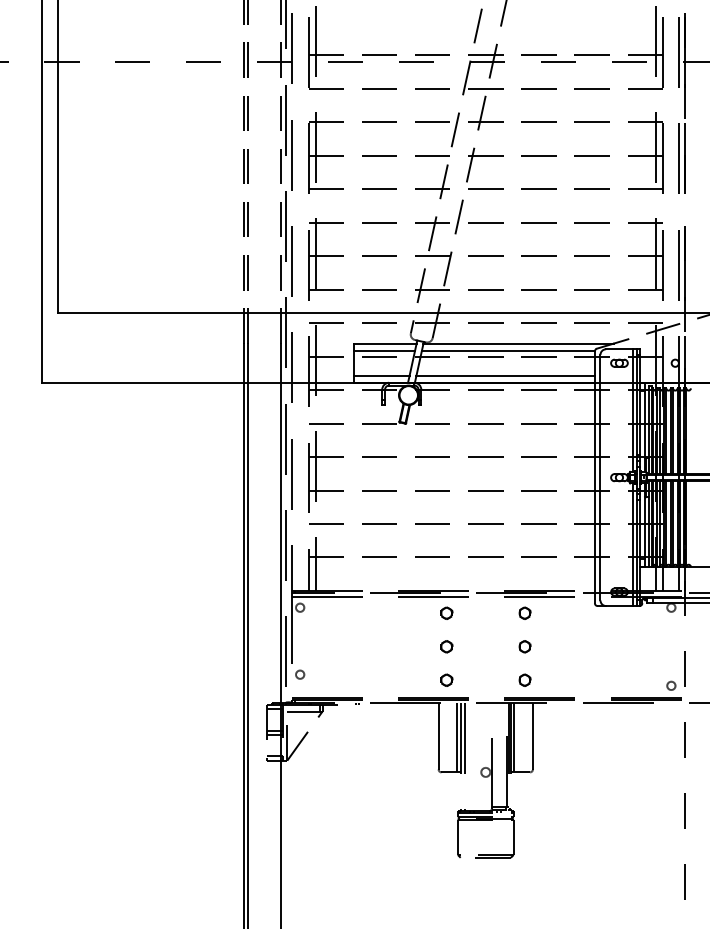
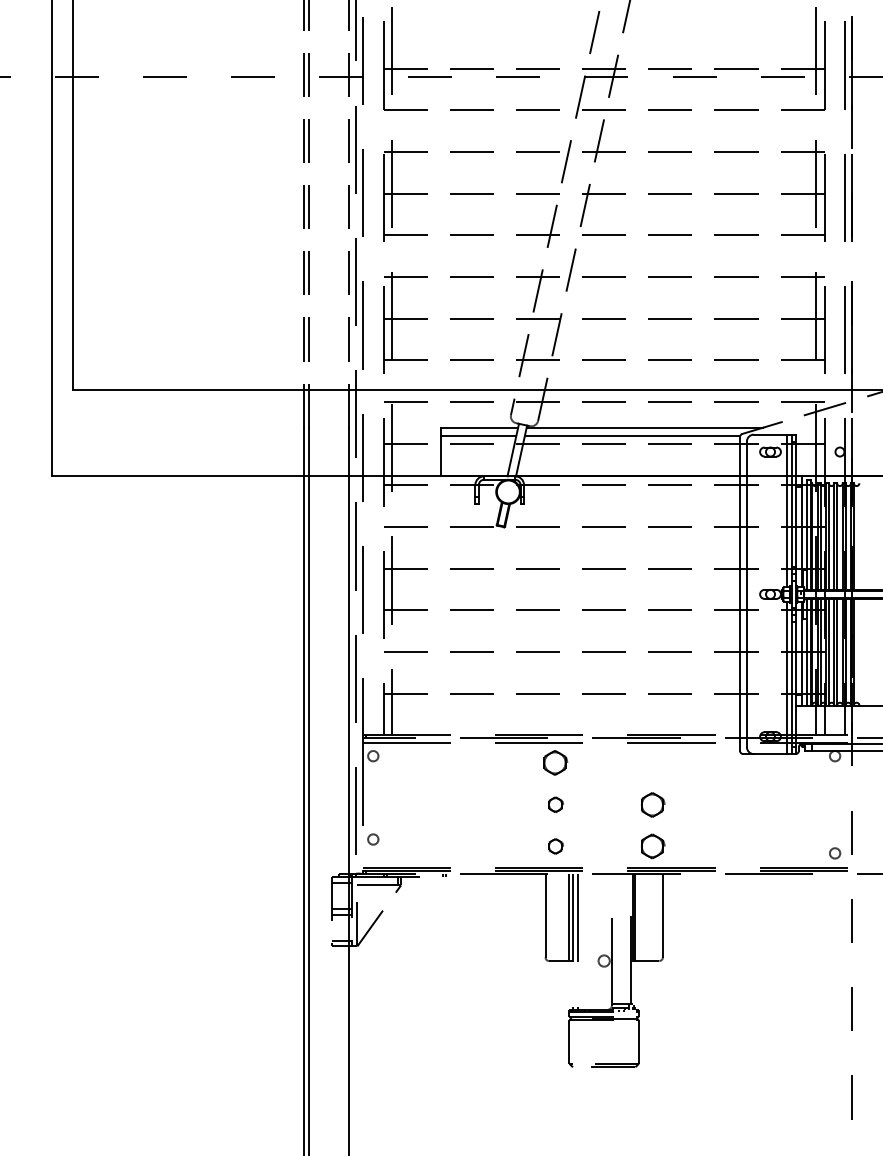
line: (381, 375) -> (474, 467), removed
line: (505, 375) -> (628, 467), removed
part: (447, 613) -> (556, 763), size x1.6
part: (525, 613) -> (653, 763), removed
part: (525, 646) -> (653, 804), size x1.6
part: (525, 680) -> (653, 846), size x1.6
line: (514, 737) -> (639, 917), removed

